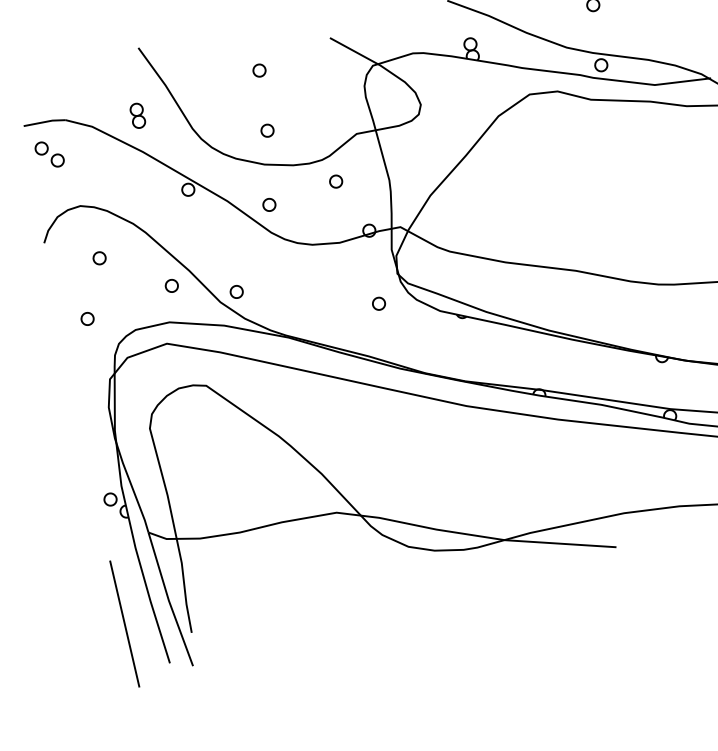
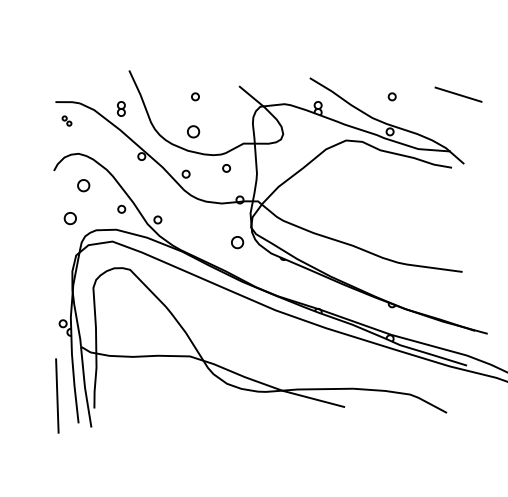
part: (265, 130) -> (192, 131), size x1.6
part: (48, 153) -> (66, 120), size x0.6
part: (99, 258) -> (83, 185), size x1.6
part: (377, 304) -> (236, 242), size x1.6
part: (86, 318) -> (69, 218), size x1.6

